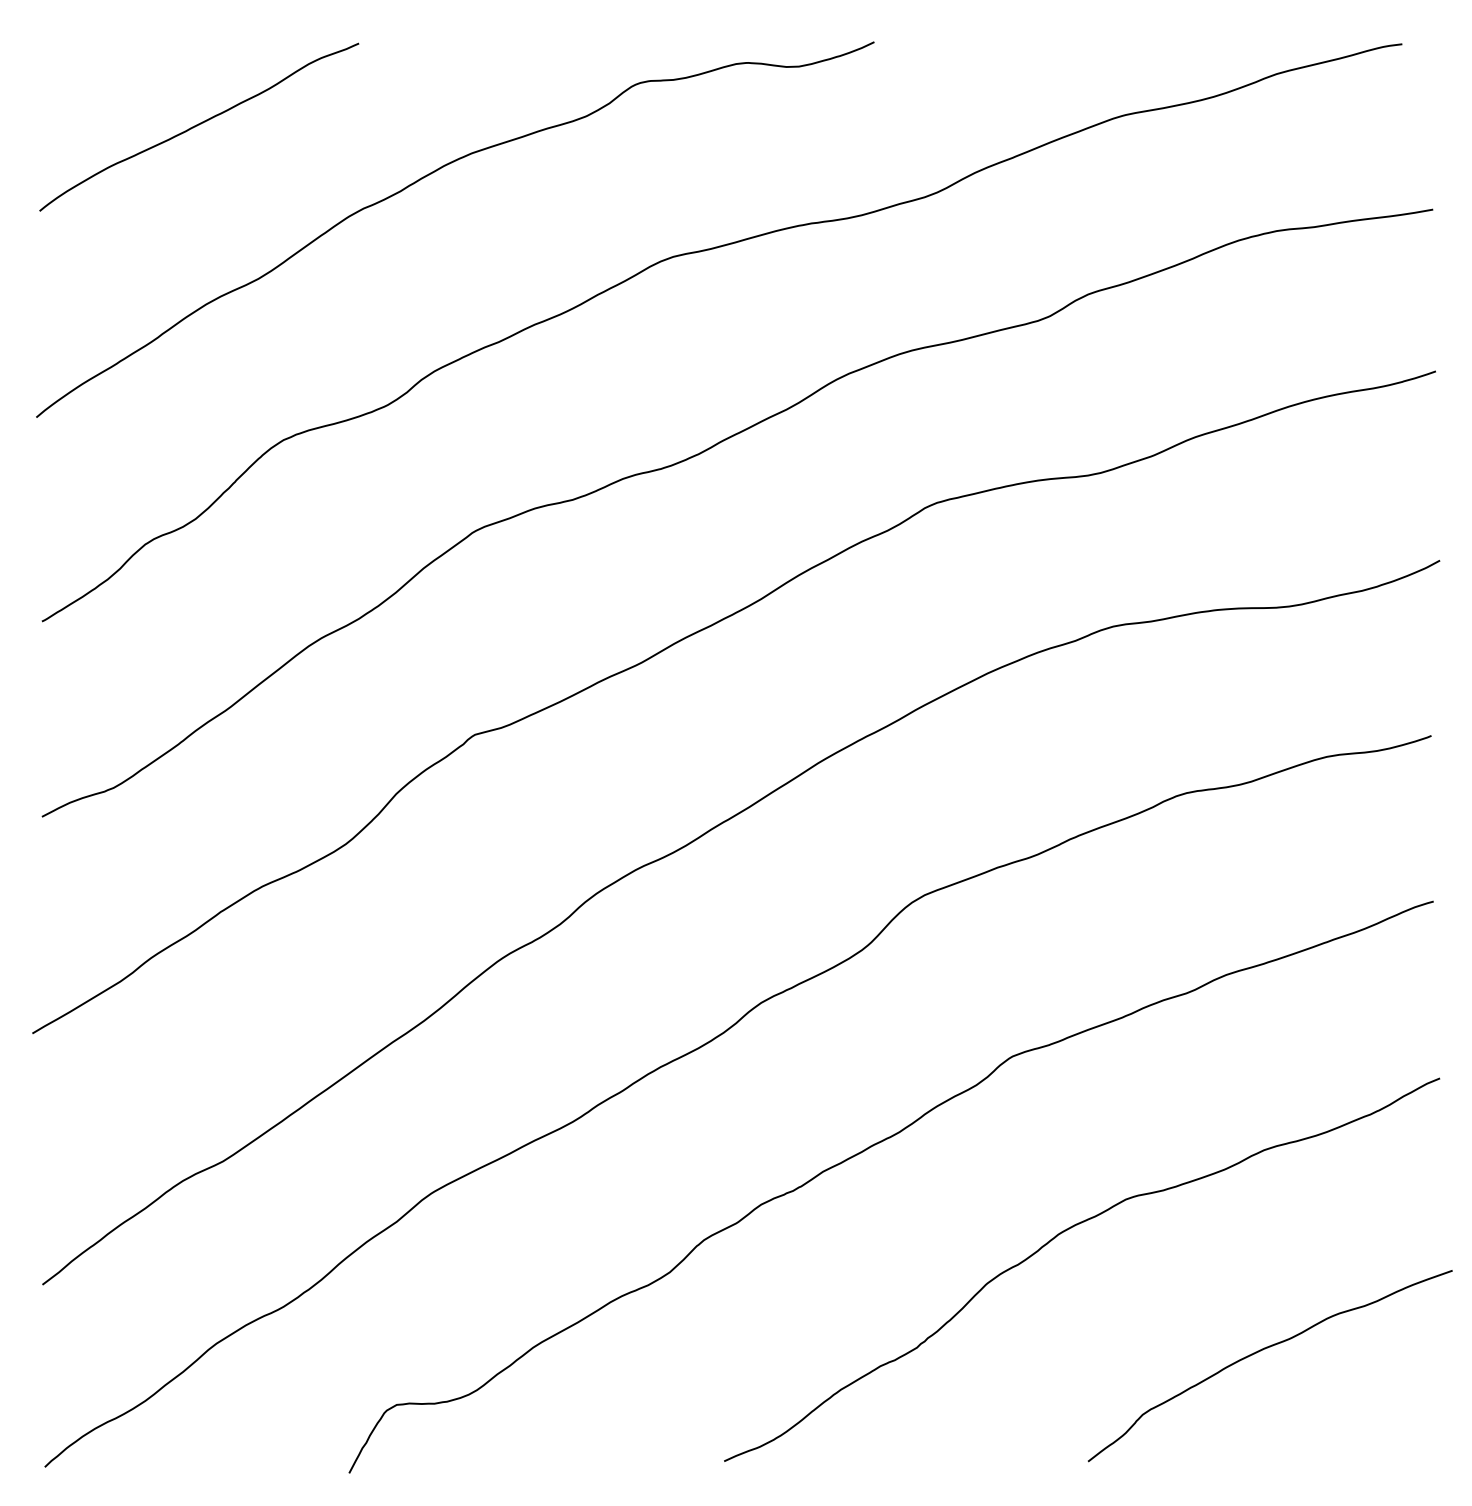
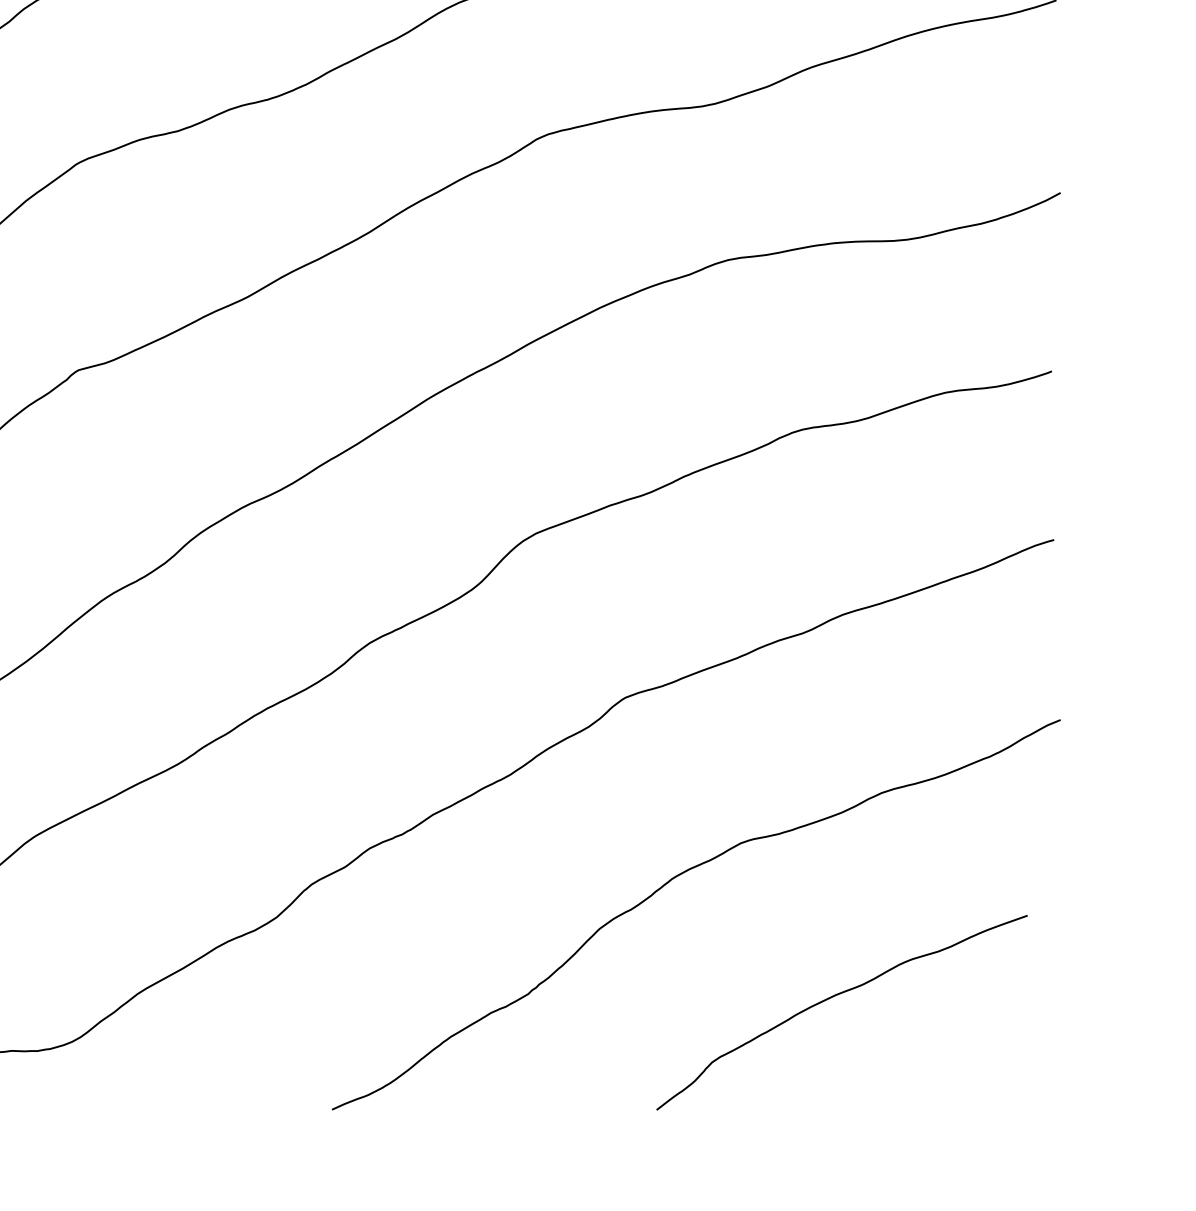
curve: (1263, 1350) -> (835, 996), moved

